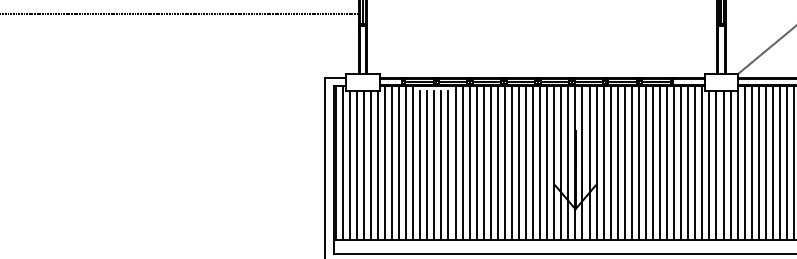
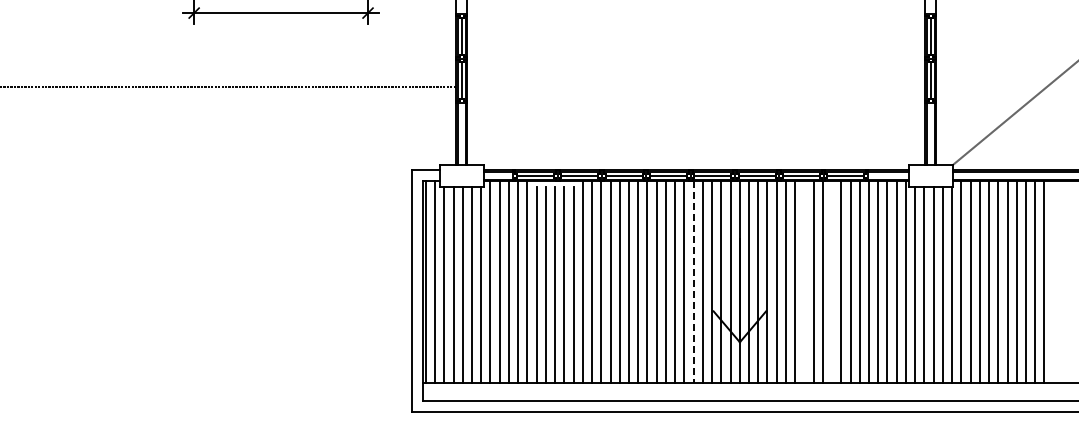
line: (624, 162) -> (804, 281), removed
line: (646, 162) -> (832, 281), removed
line: (540, 163) -> (693, 282), solid -> dashed

